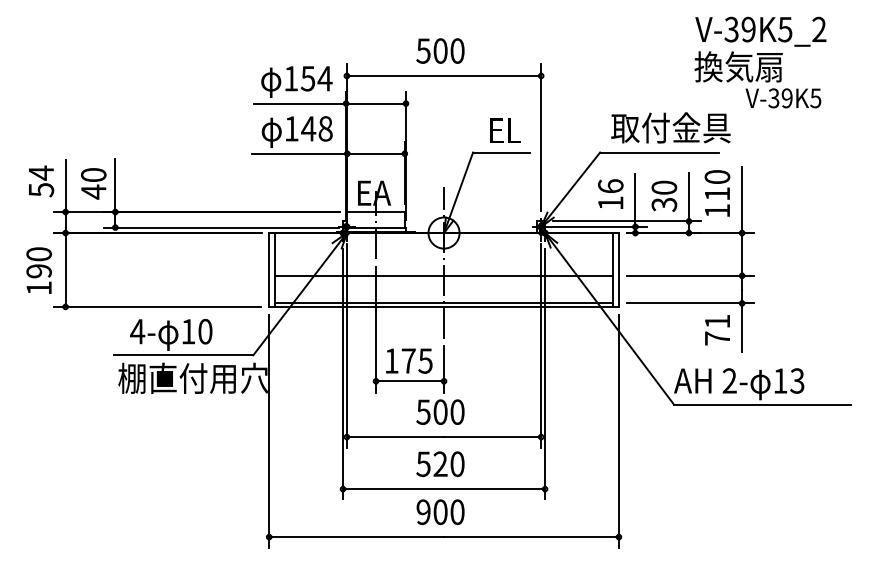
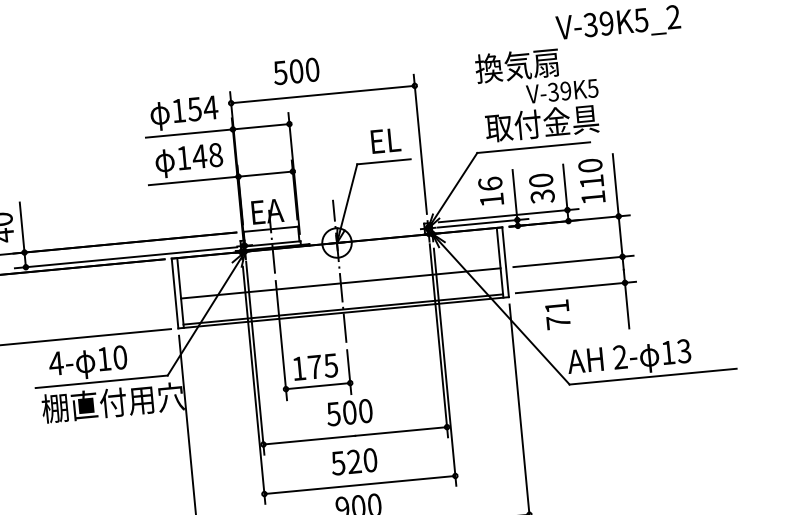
text: (440, 50) -> (296, 70), moved
text: (757, 79) -> (536, 75), moved
text: (717, 330) -> (557, 315), moved

